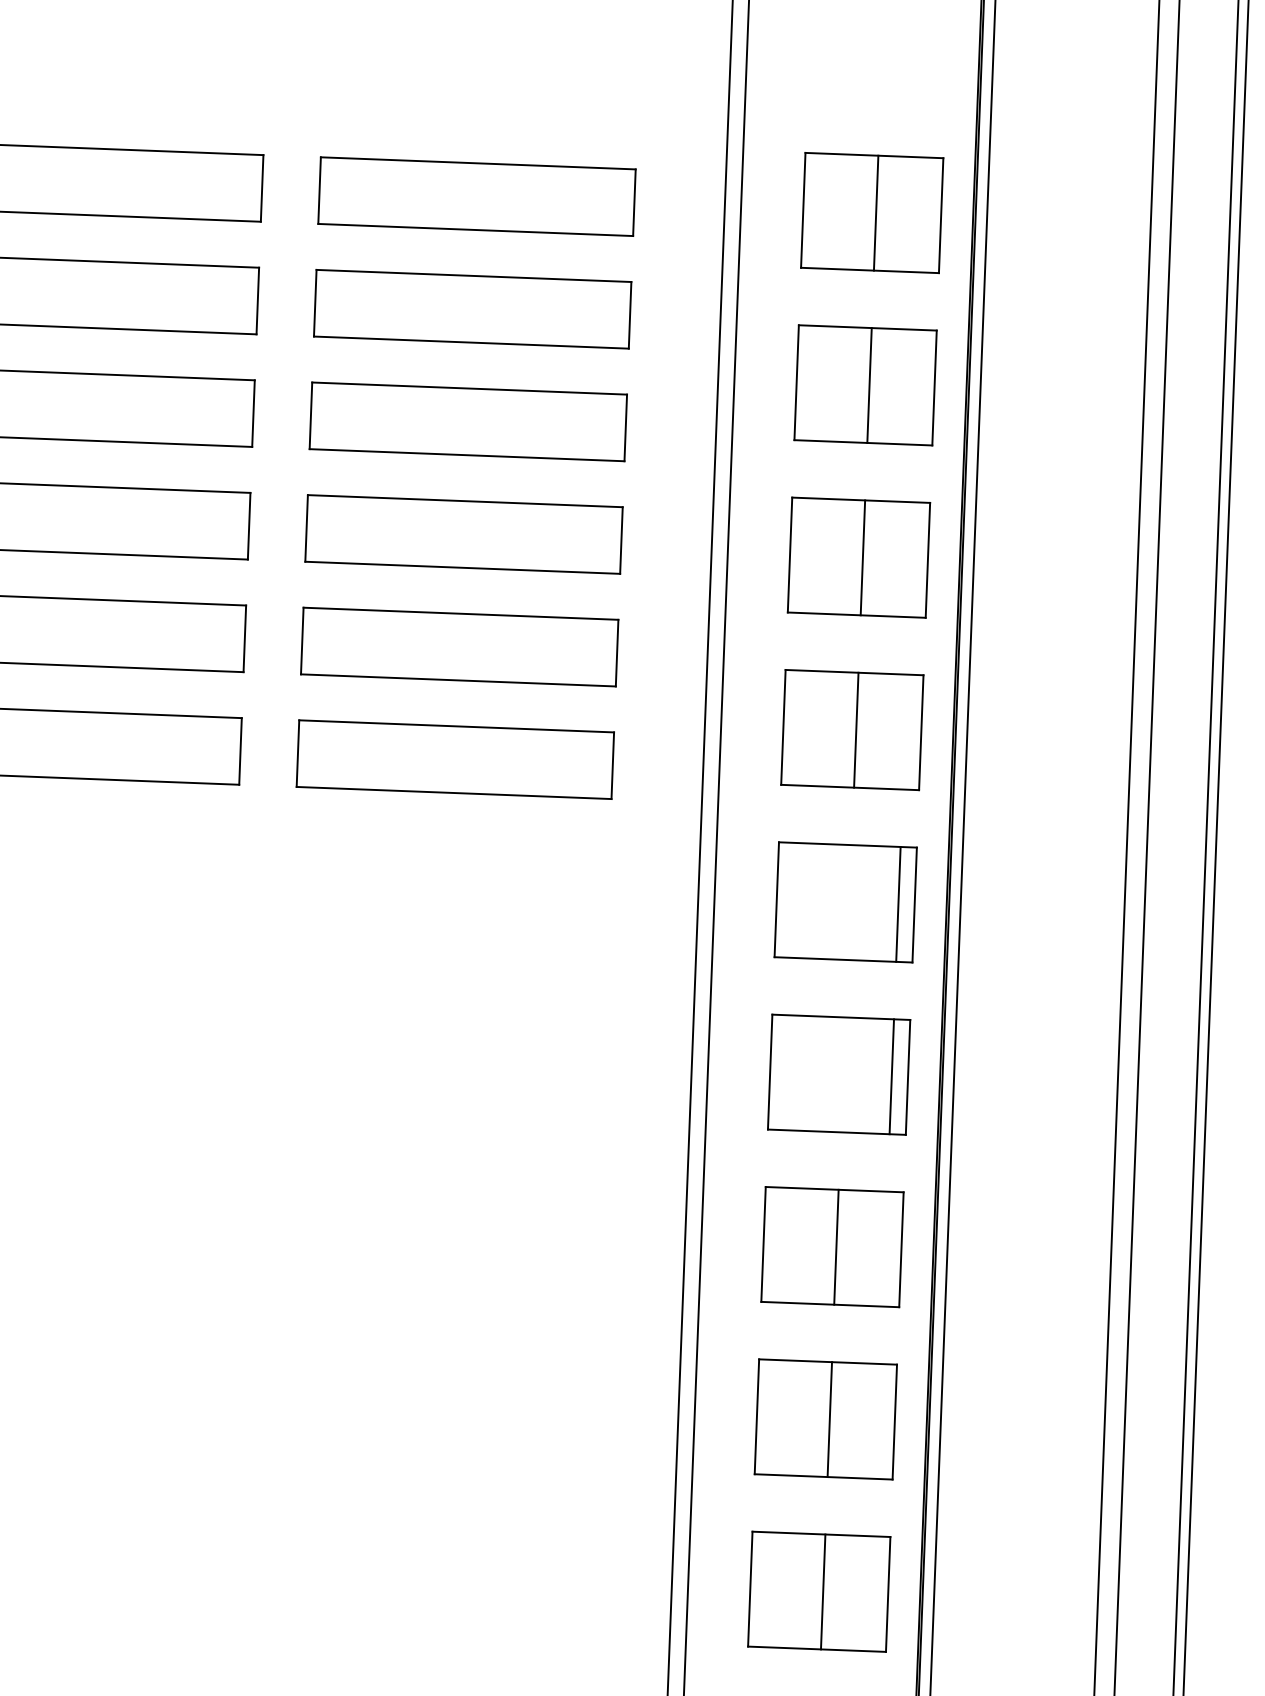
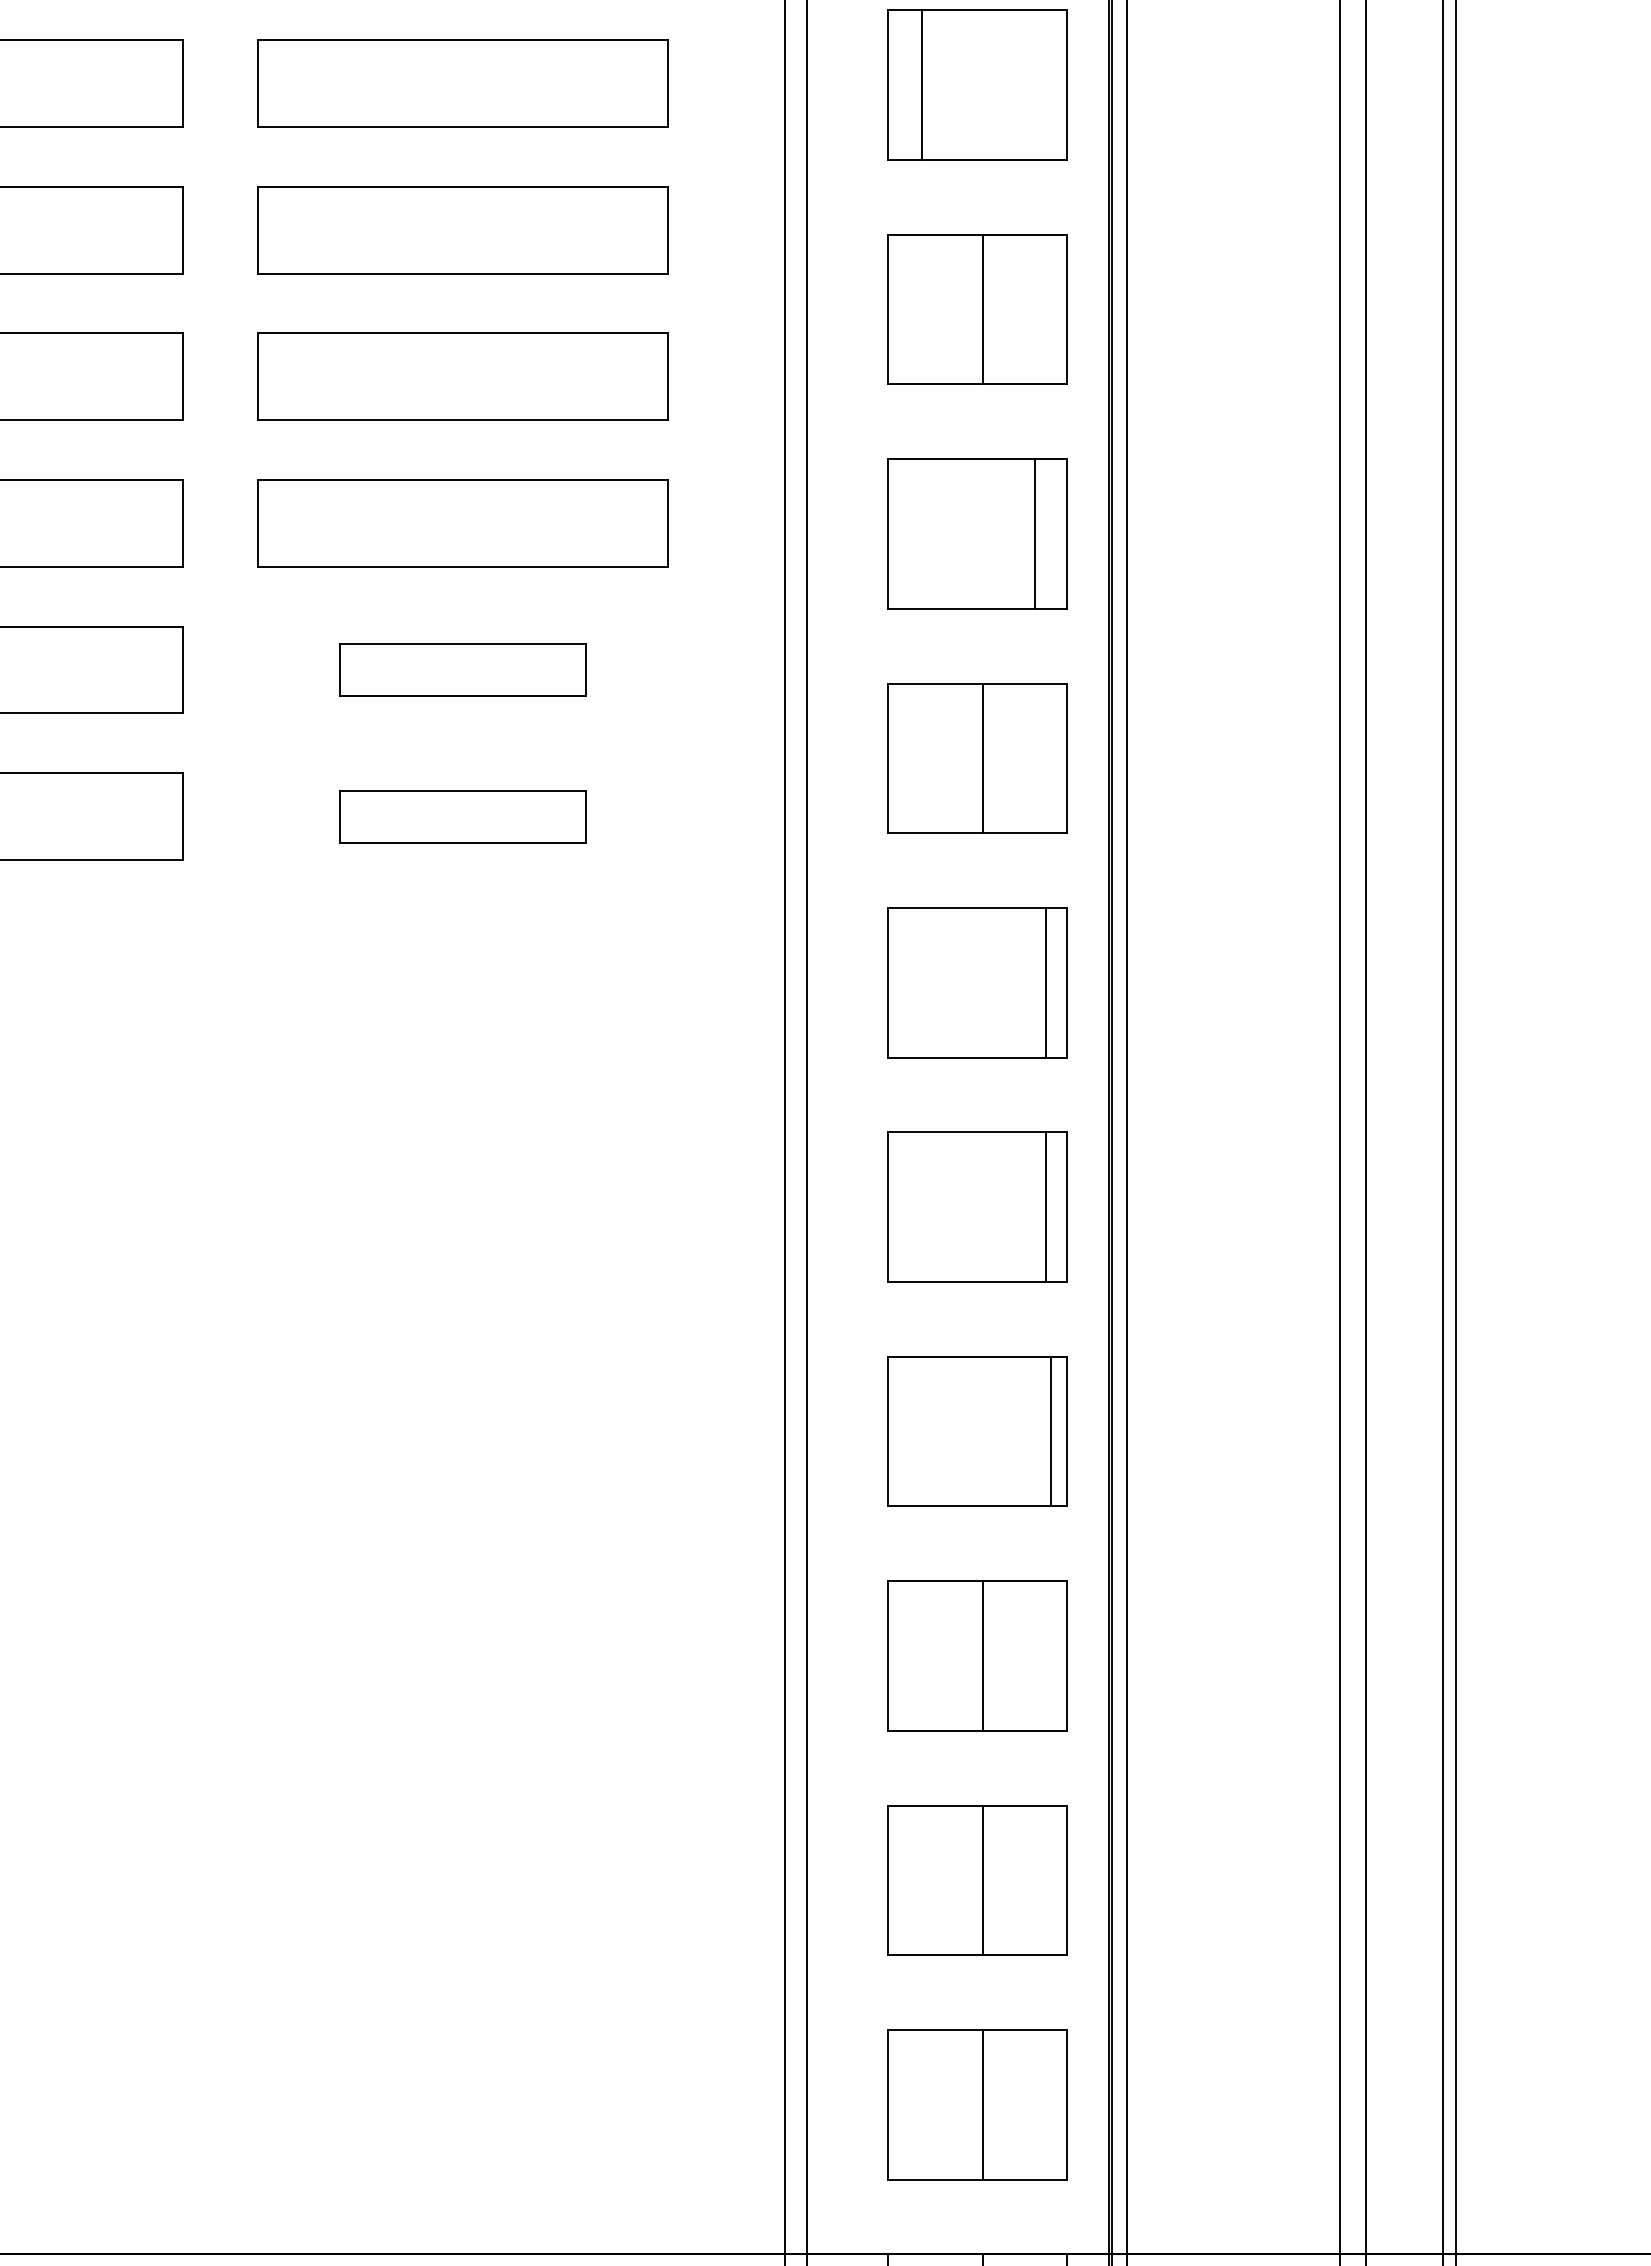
line: (876, 212) -> (921, 84), moved
line: (862, 557) -> (1034, 533), moved
part: (459, 646) -> (462, 669), size x0.6
part: (455, 759) -> (462, 816), size x0.6
line: (836, 1247) -> (1050, 1431), moved

